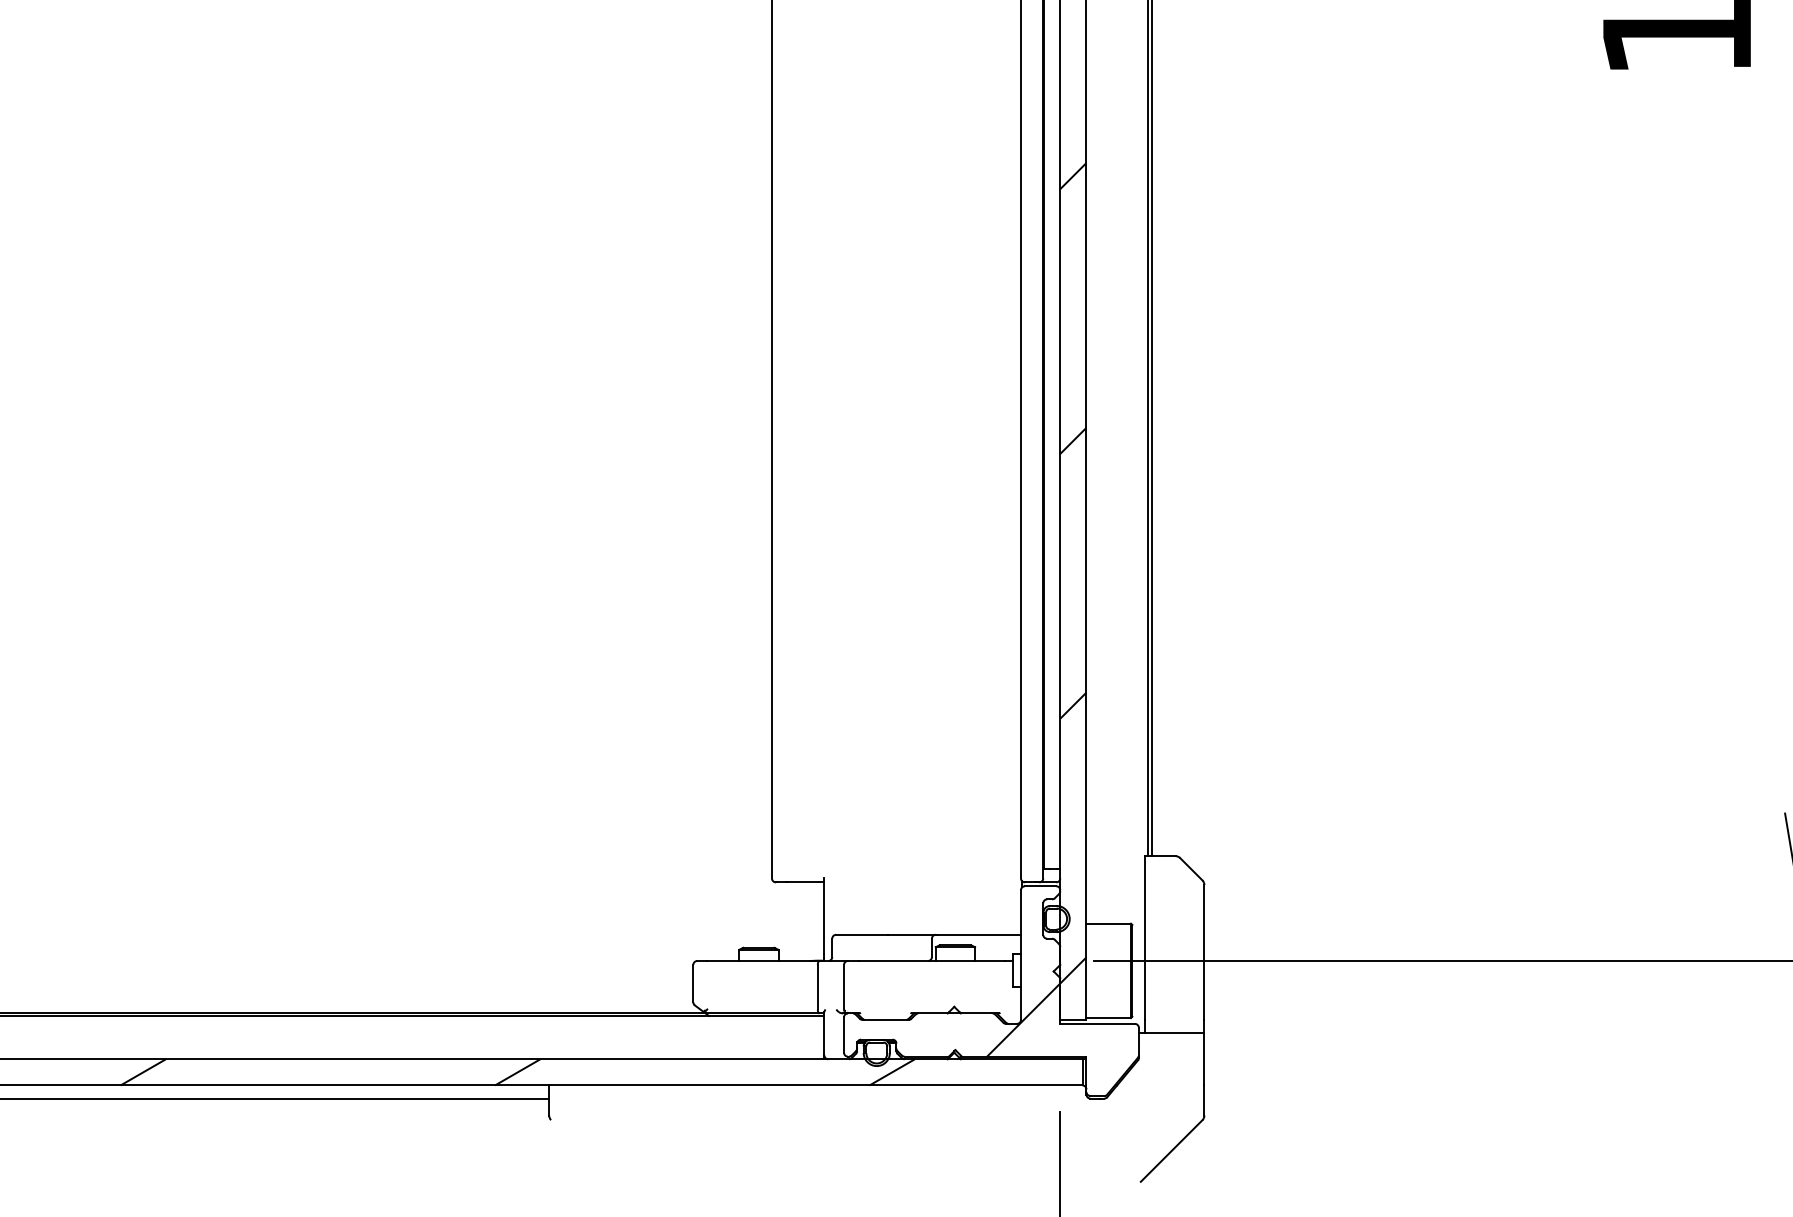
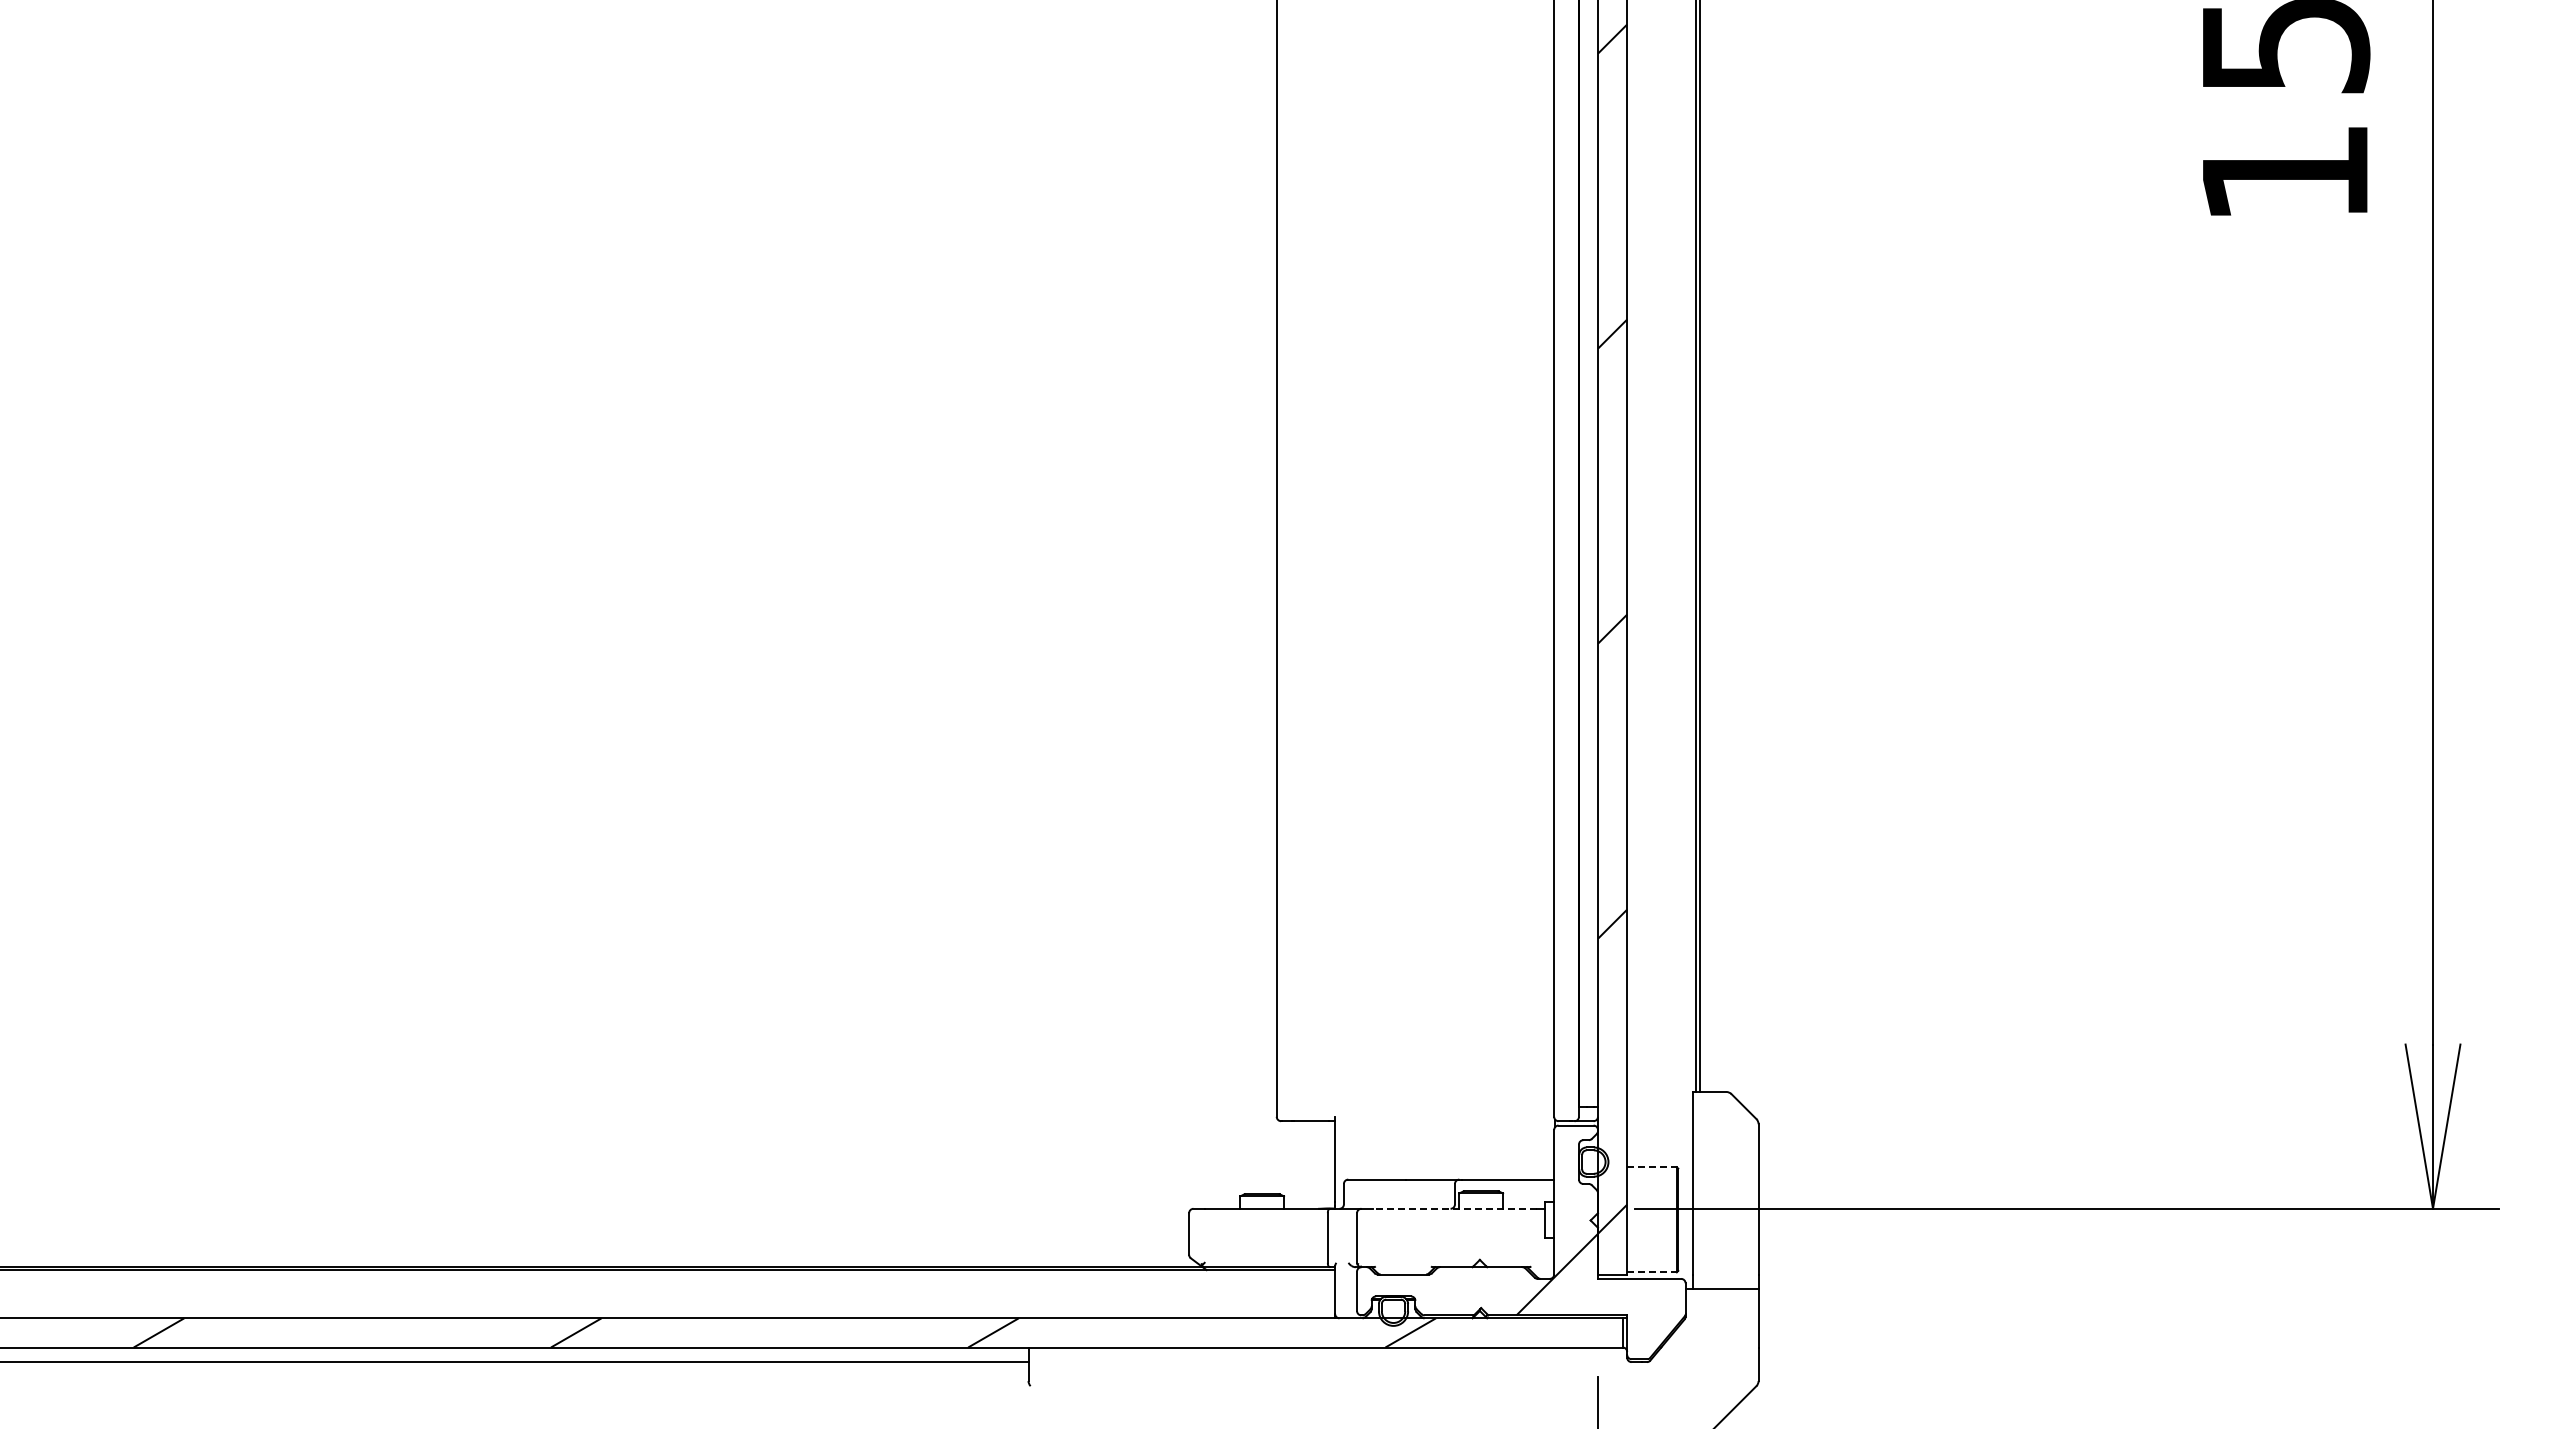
line: (1109, 923) -> (1652, 1167), solid -> dashed
line: (932, 960) -> (1455, 1208), solid -> dashed
line: (1109, 1018) -> (1652, 1272), solid -> dashed

